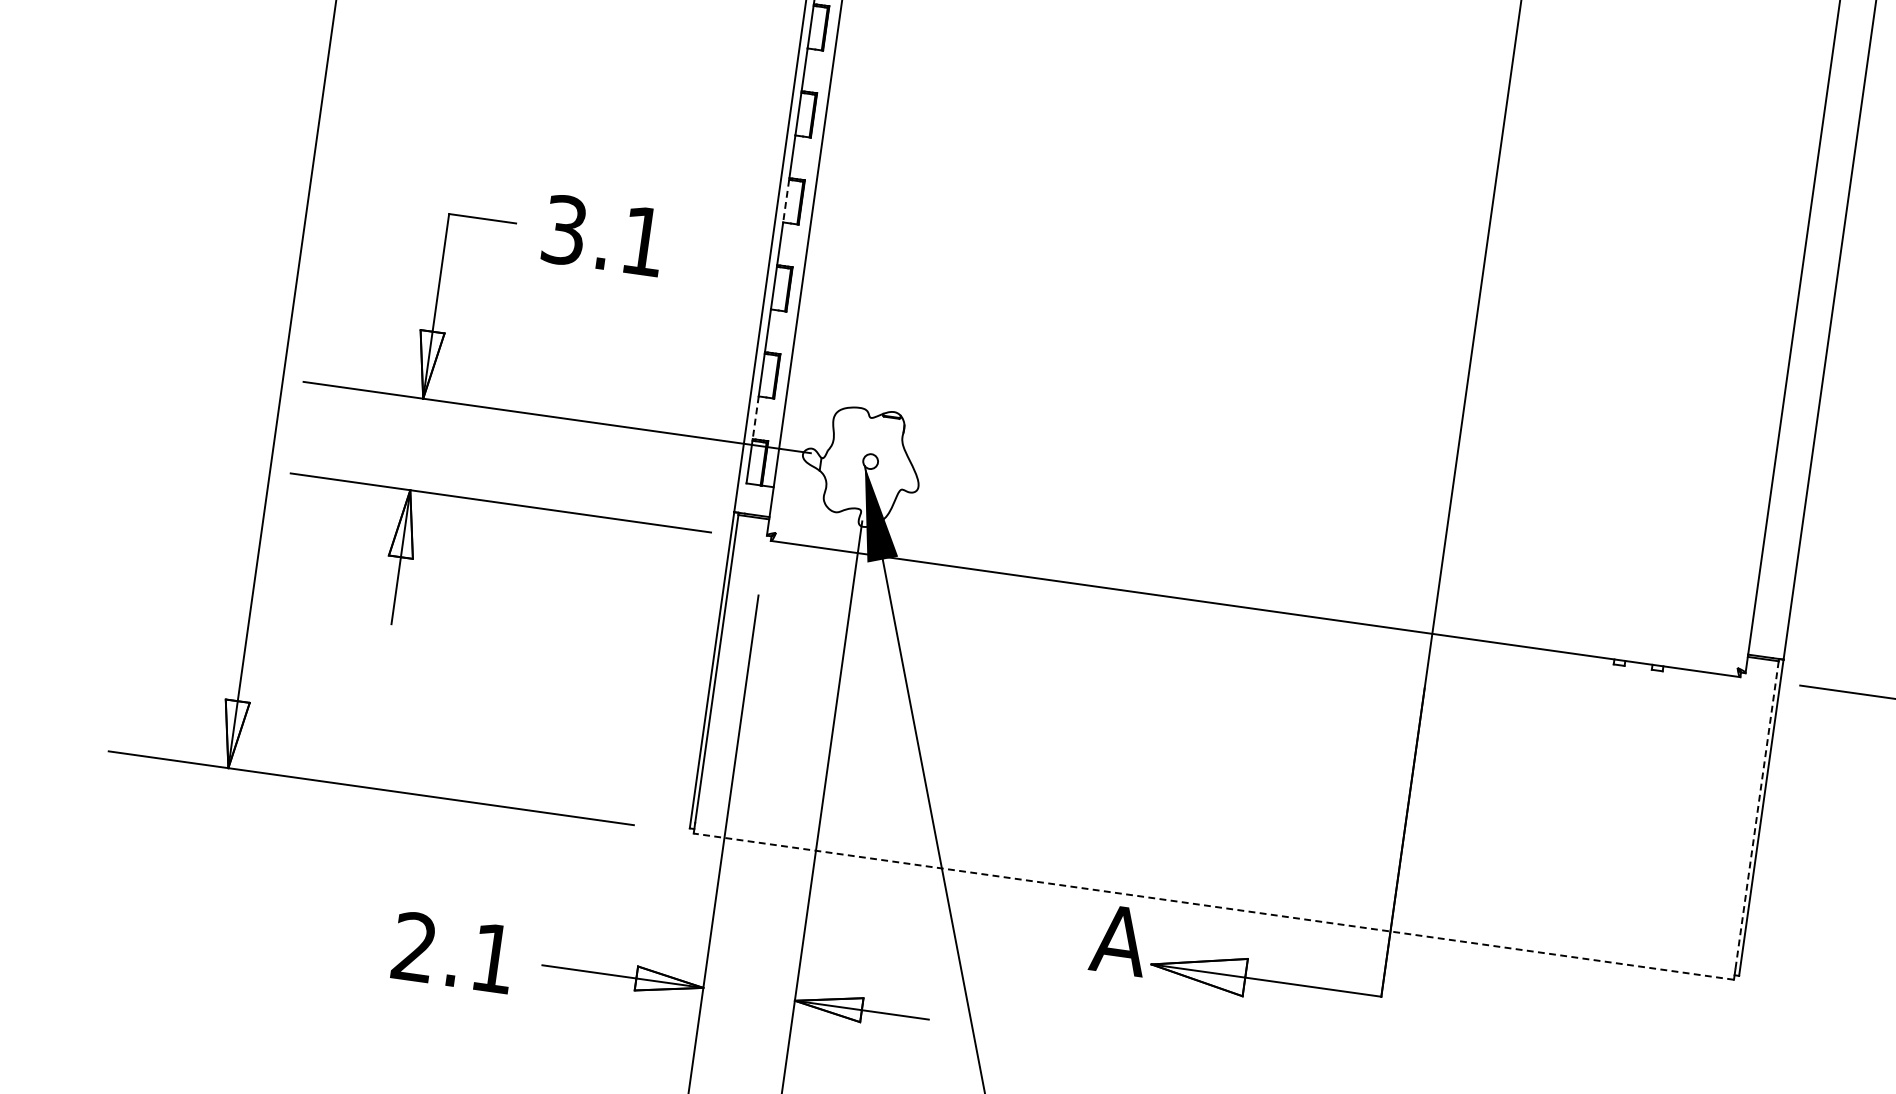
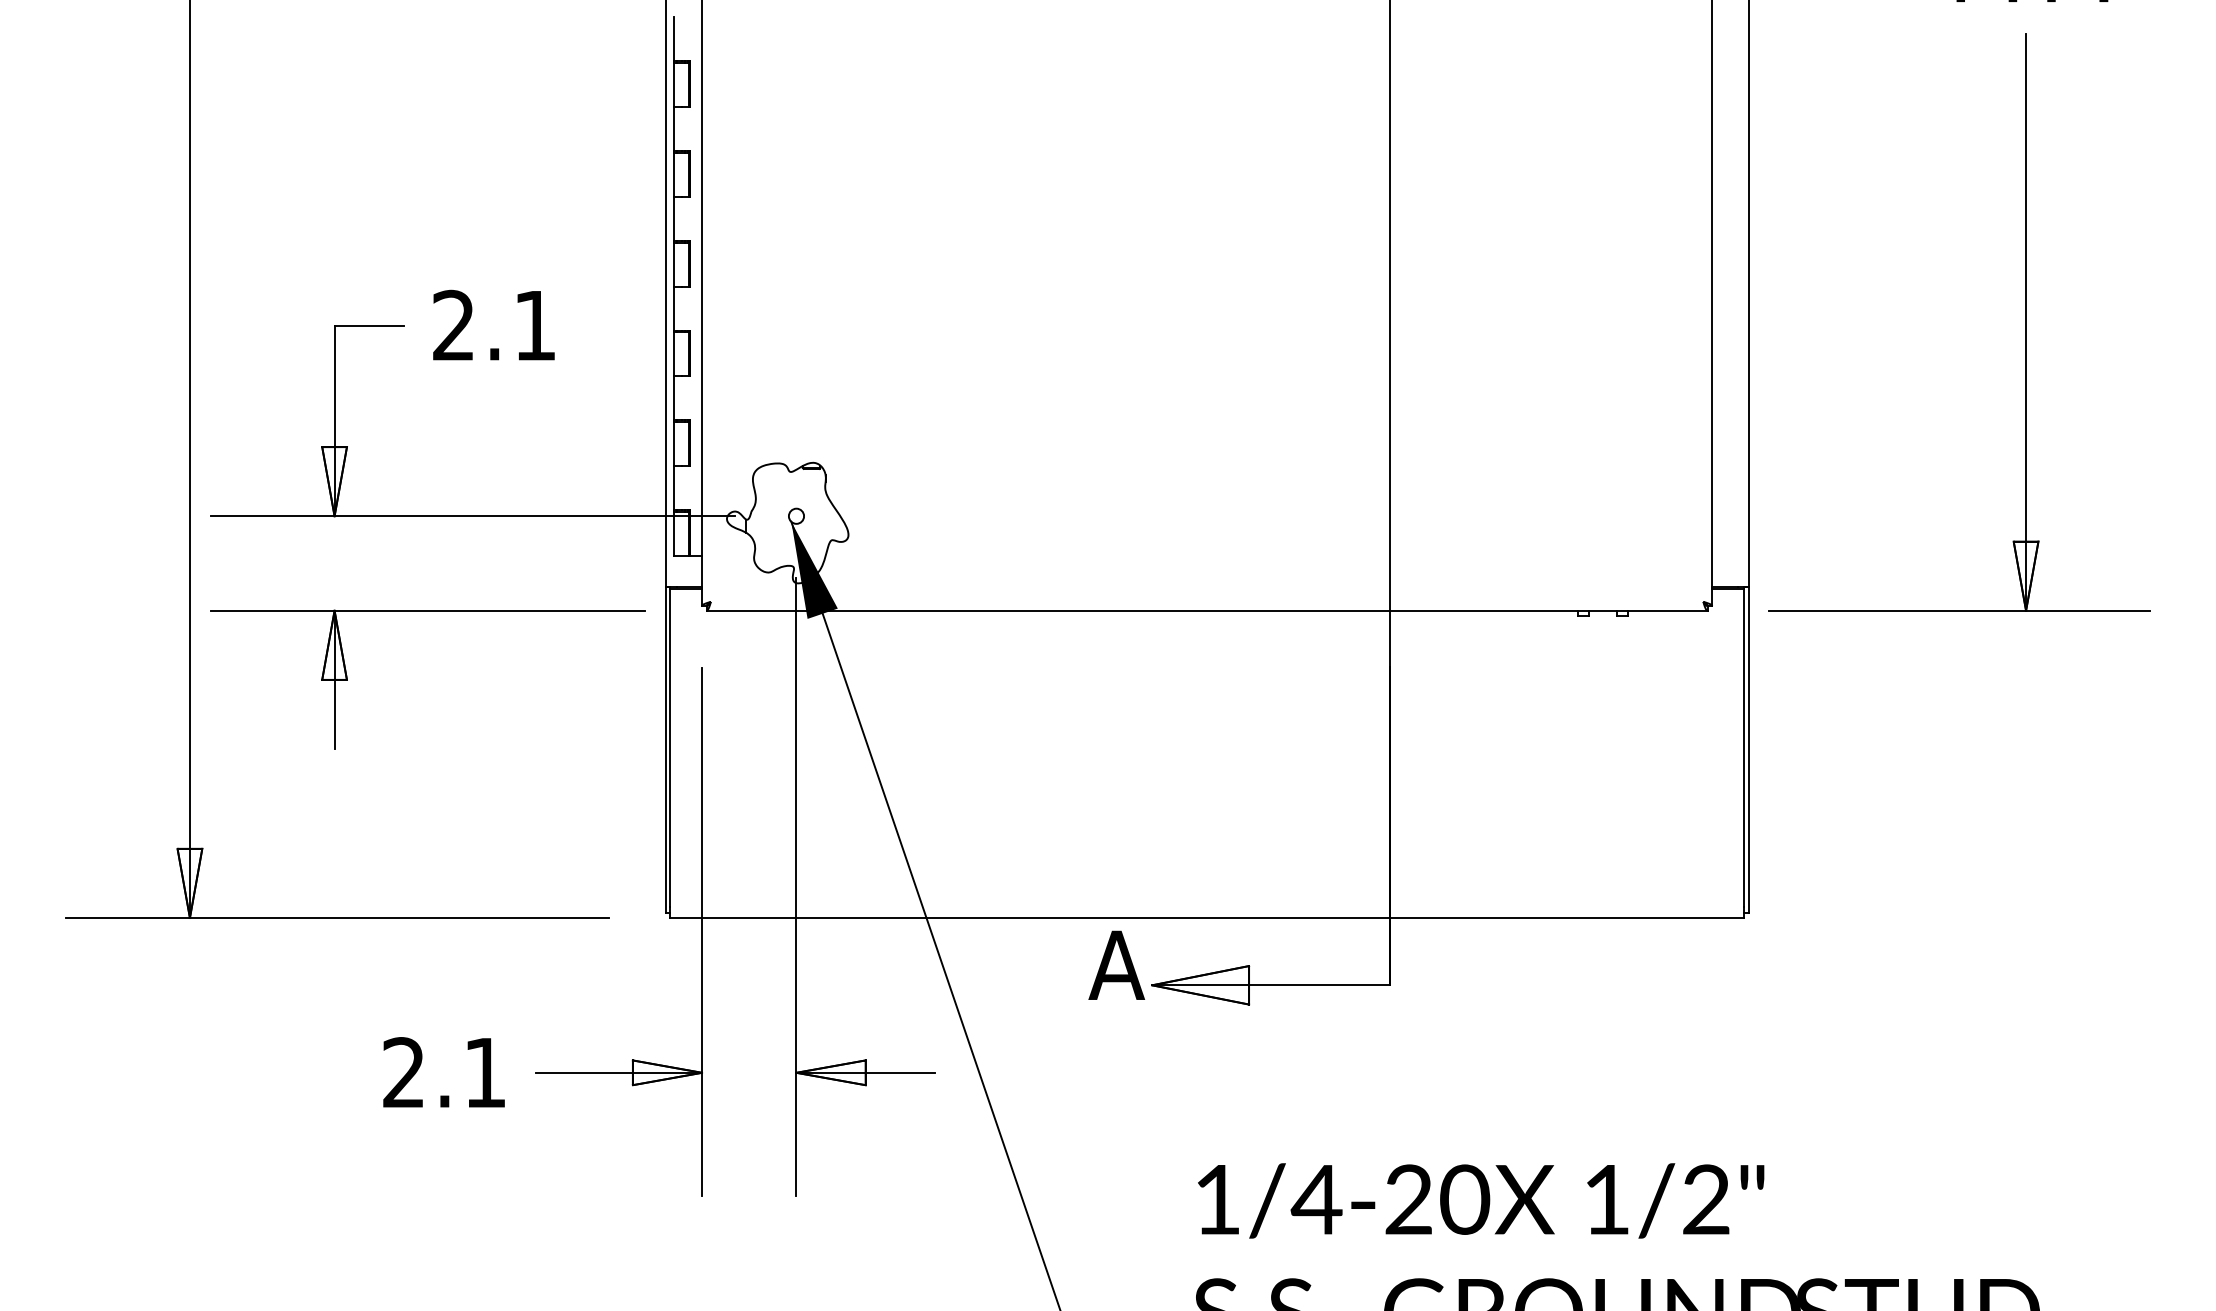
line: (785, 200) -> (673, 264), dashed -> solid
text: (564, 230) -> (453, 325), 3.1 -> 2.1
line: (755, 417) -> (673, 488), dashed -> solid
line: (1757, 815) -> (1744, 748), dashed -> solid
line: (1214, 906) -> (1207, 917), dashed -> solid

